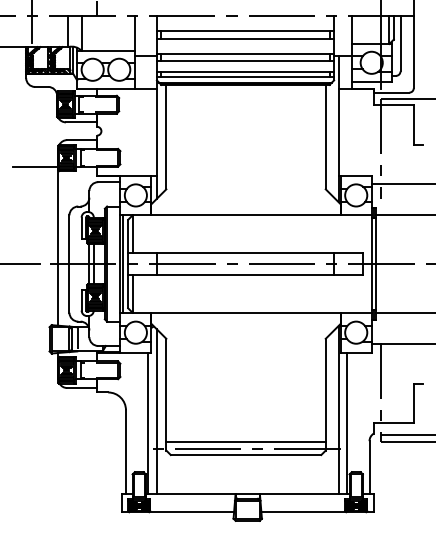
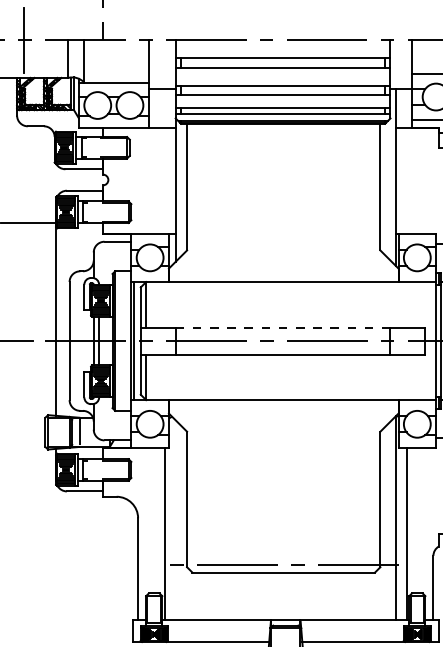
line: (245, 252) -> (283, 327), solid -> dashed
line: (156, 411) -> (175, 519), removed
line: (245, 441) -> (283, 556), removed

